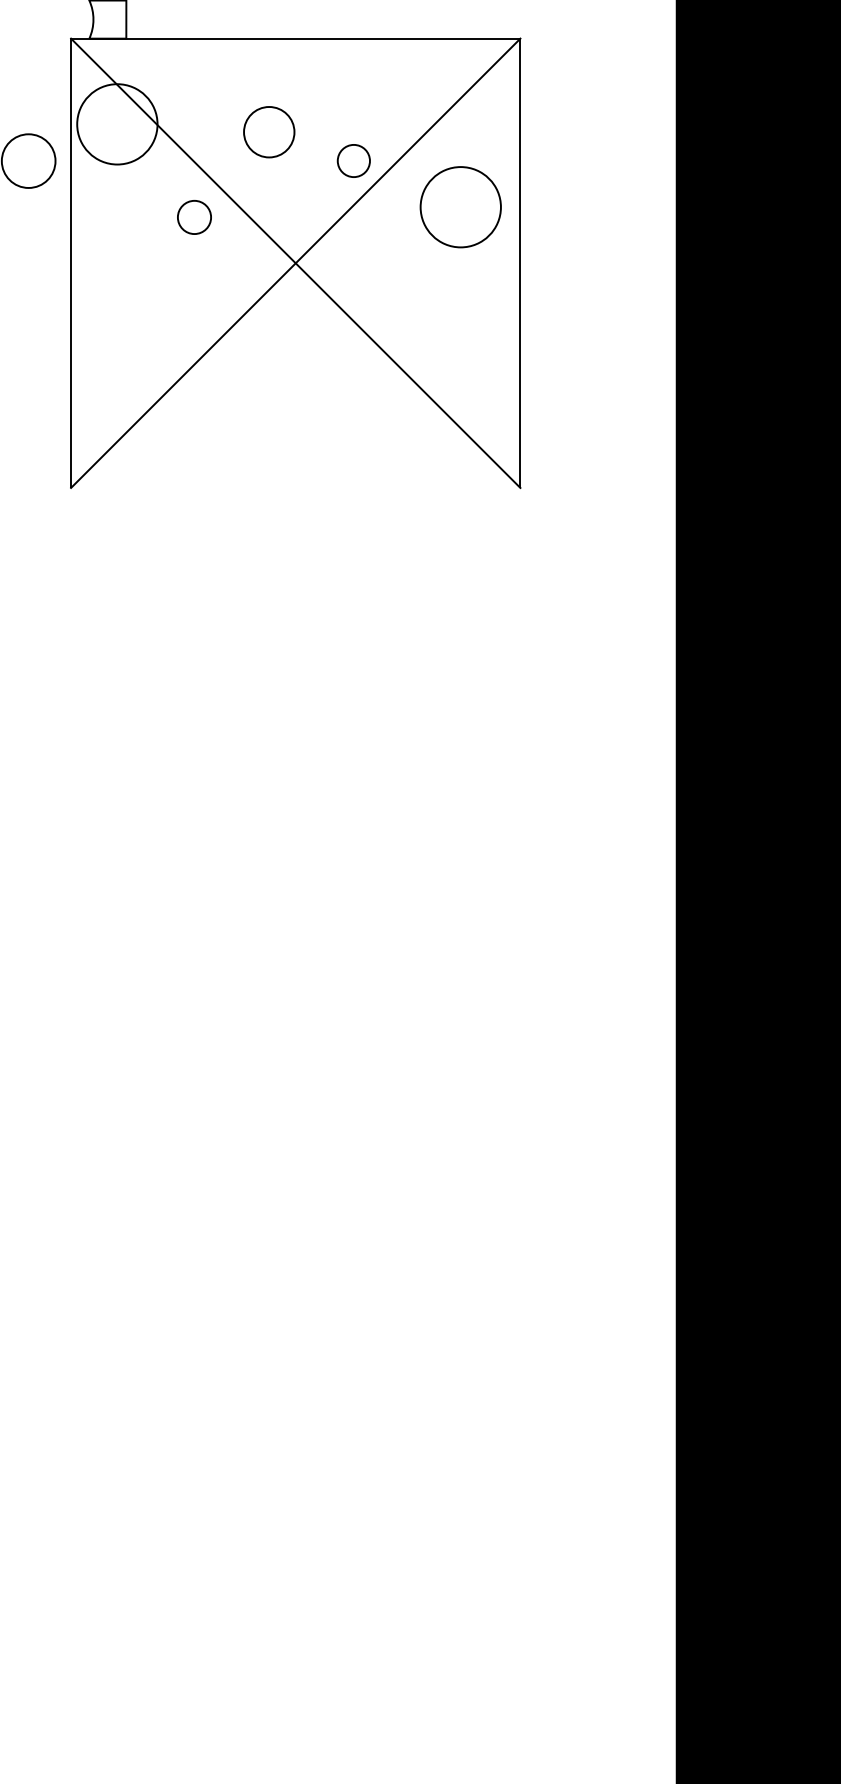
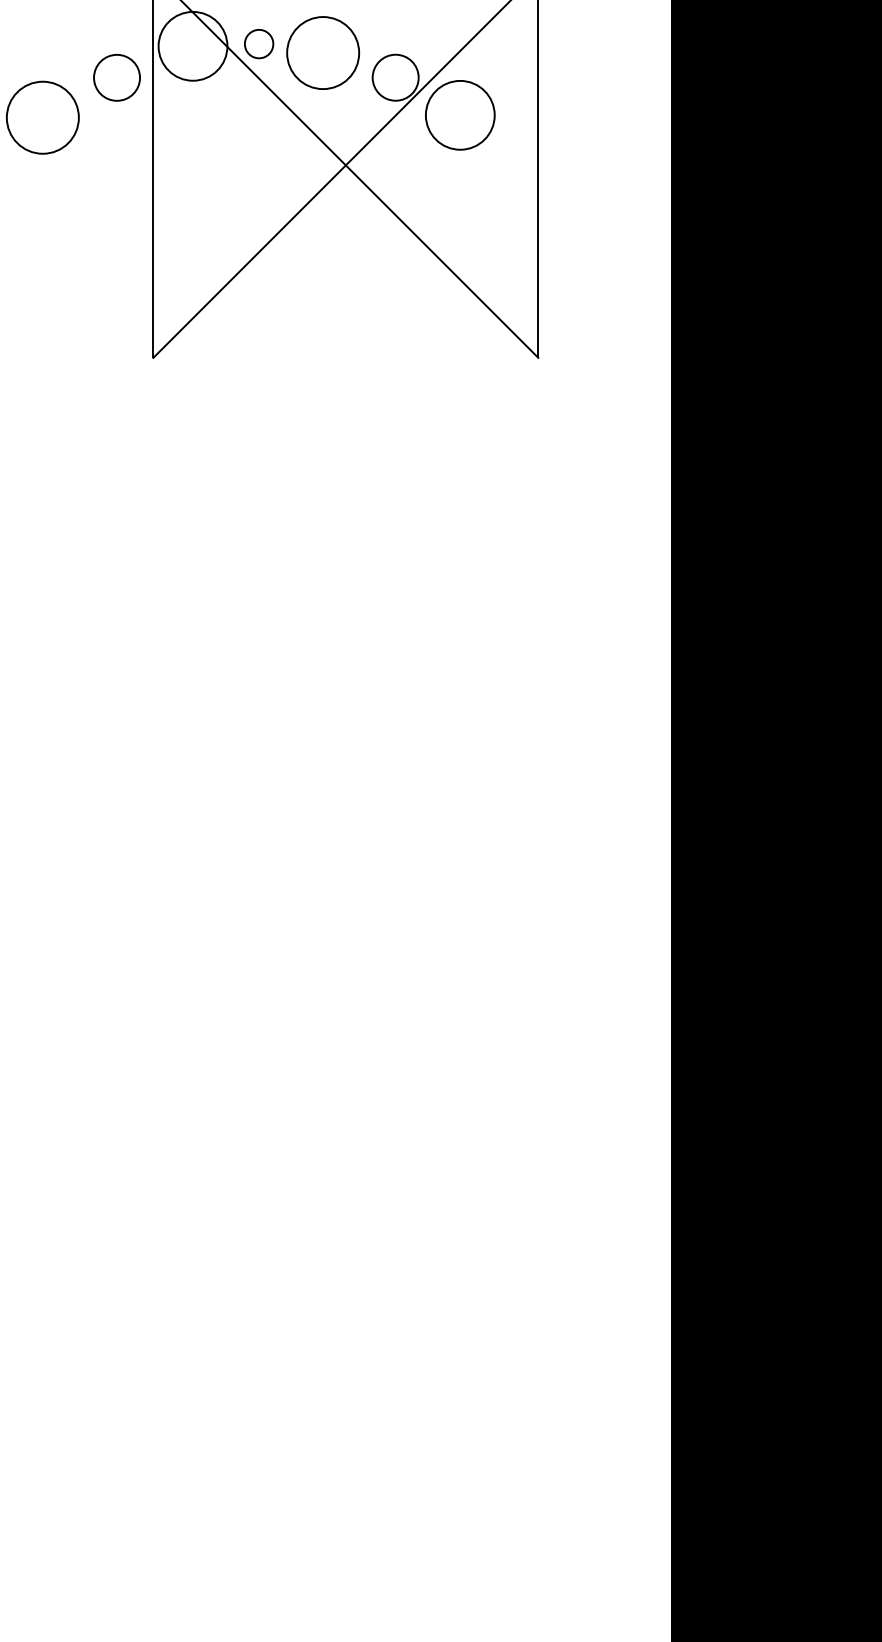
circle: (269, 132) -> (323, 53), size x1.67
circle: (353, 160) -> (395, 77), size x1.67
circle: (461, 207) -> (460, 115), moved
circle: (194, 217) -> (259, 44), moved

